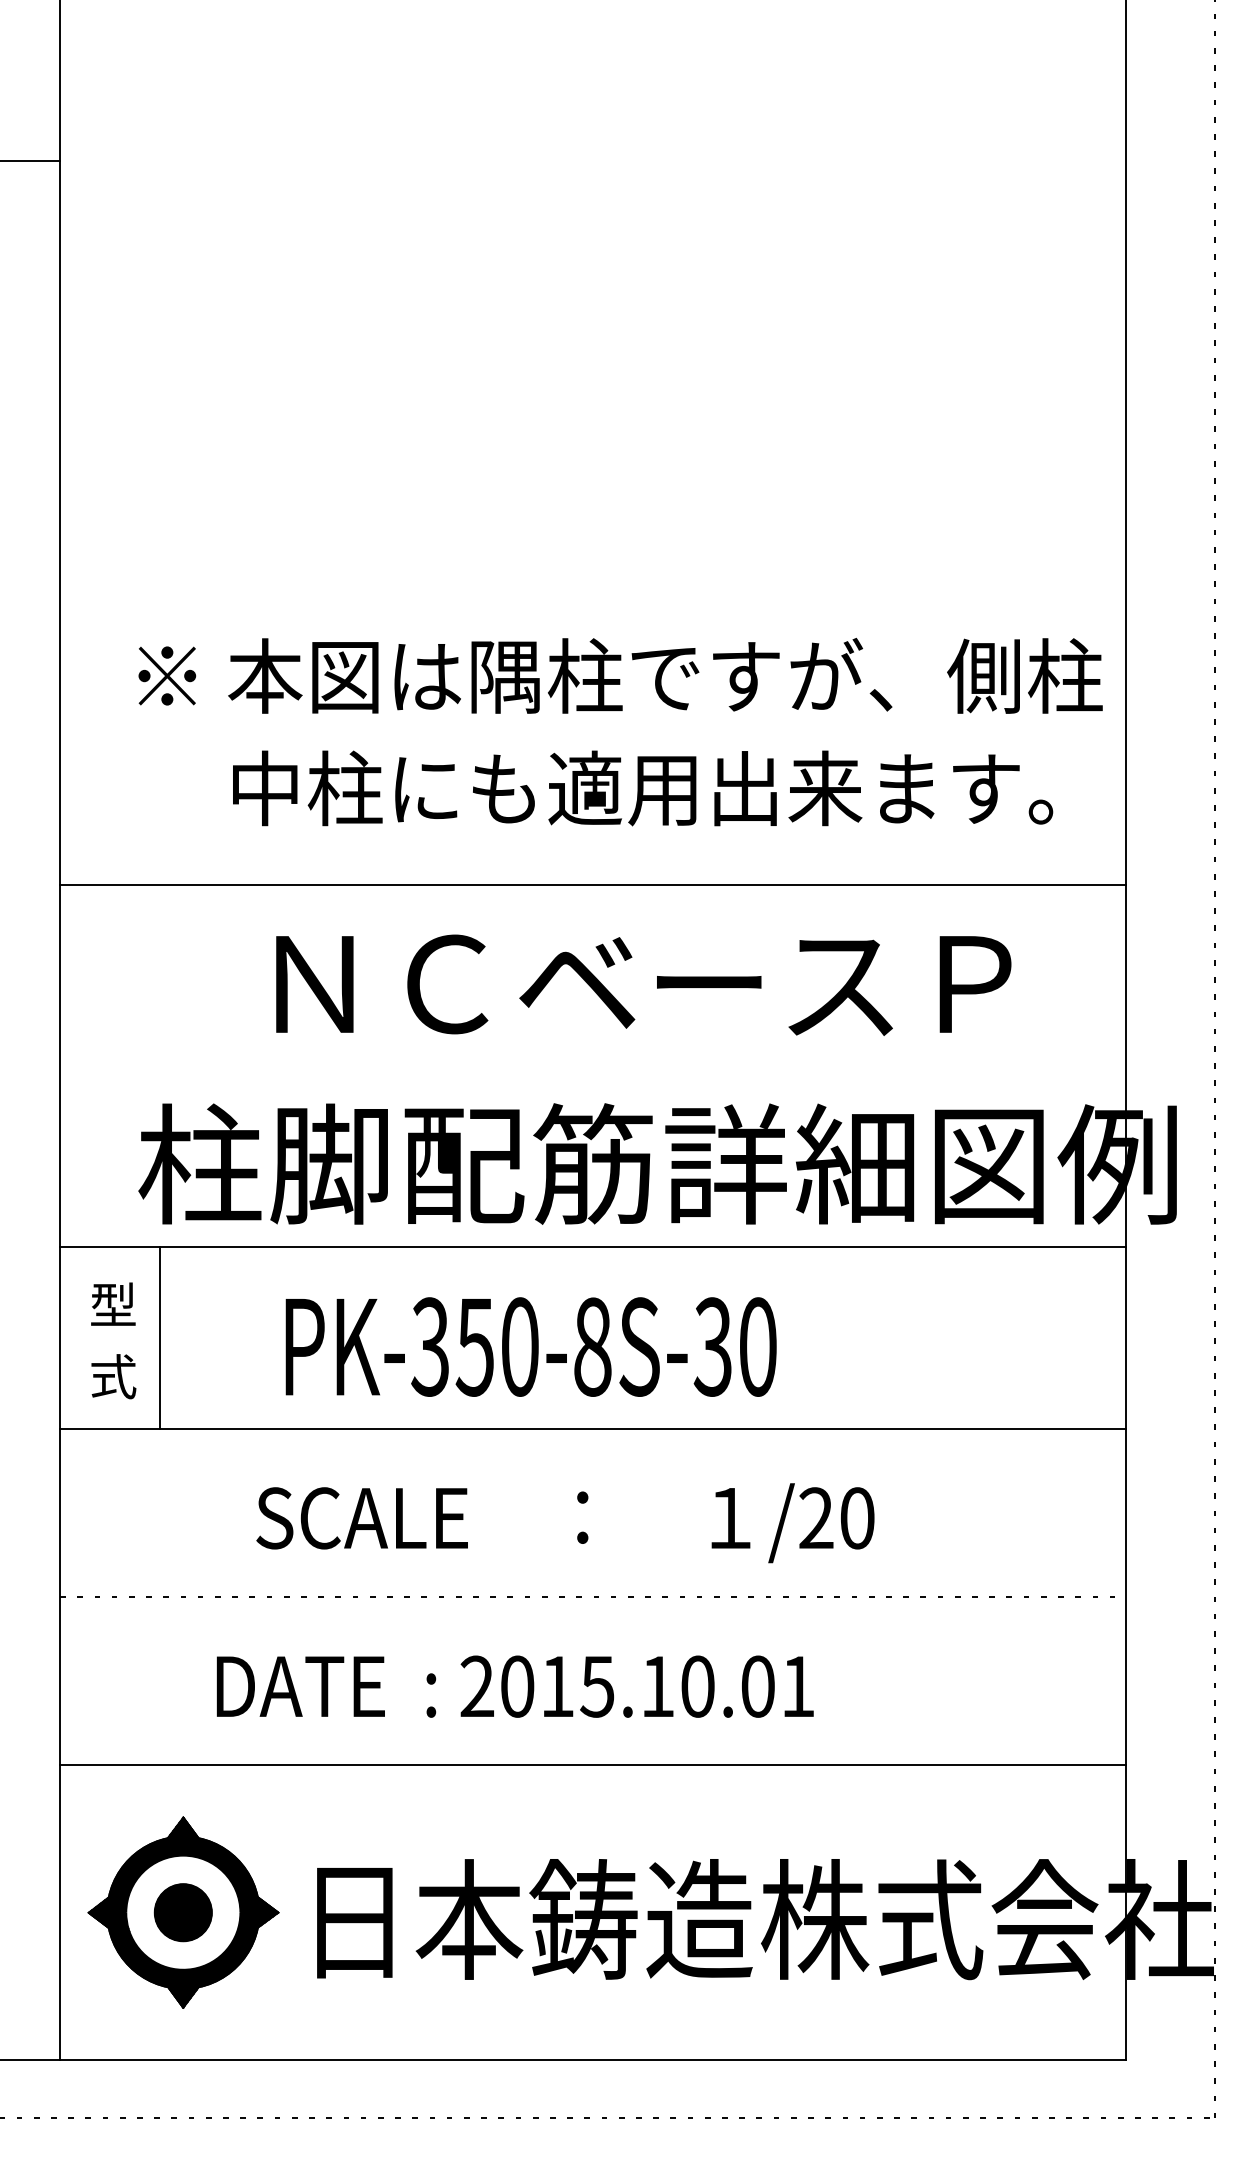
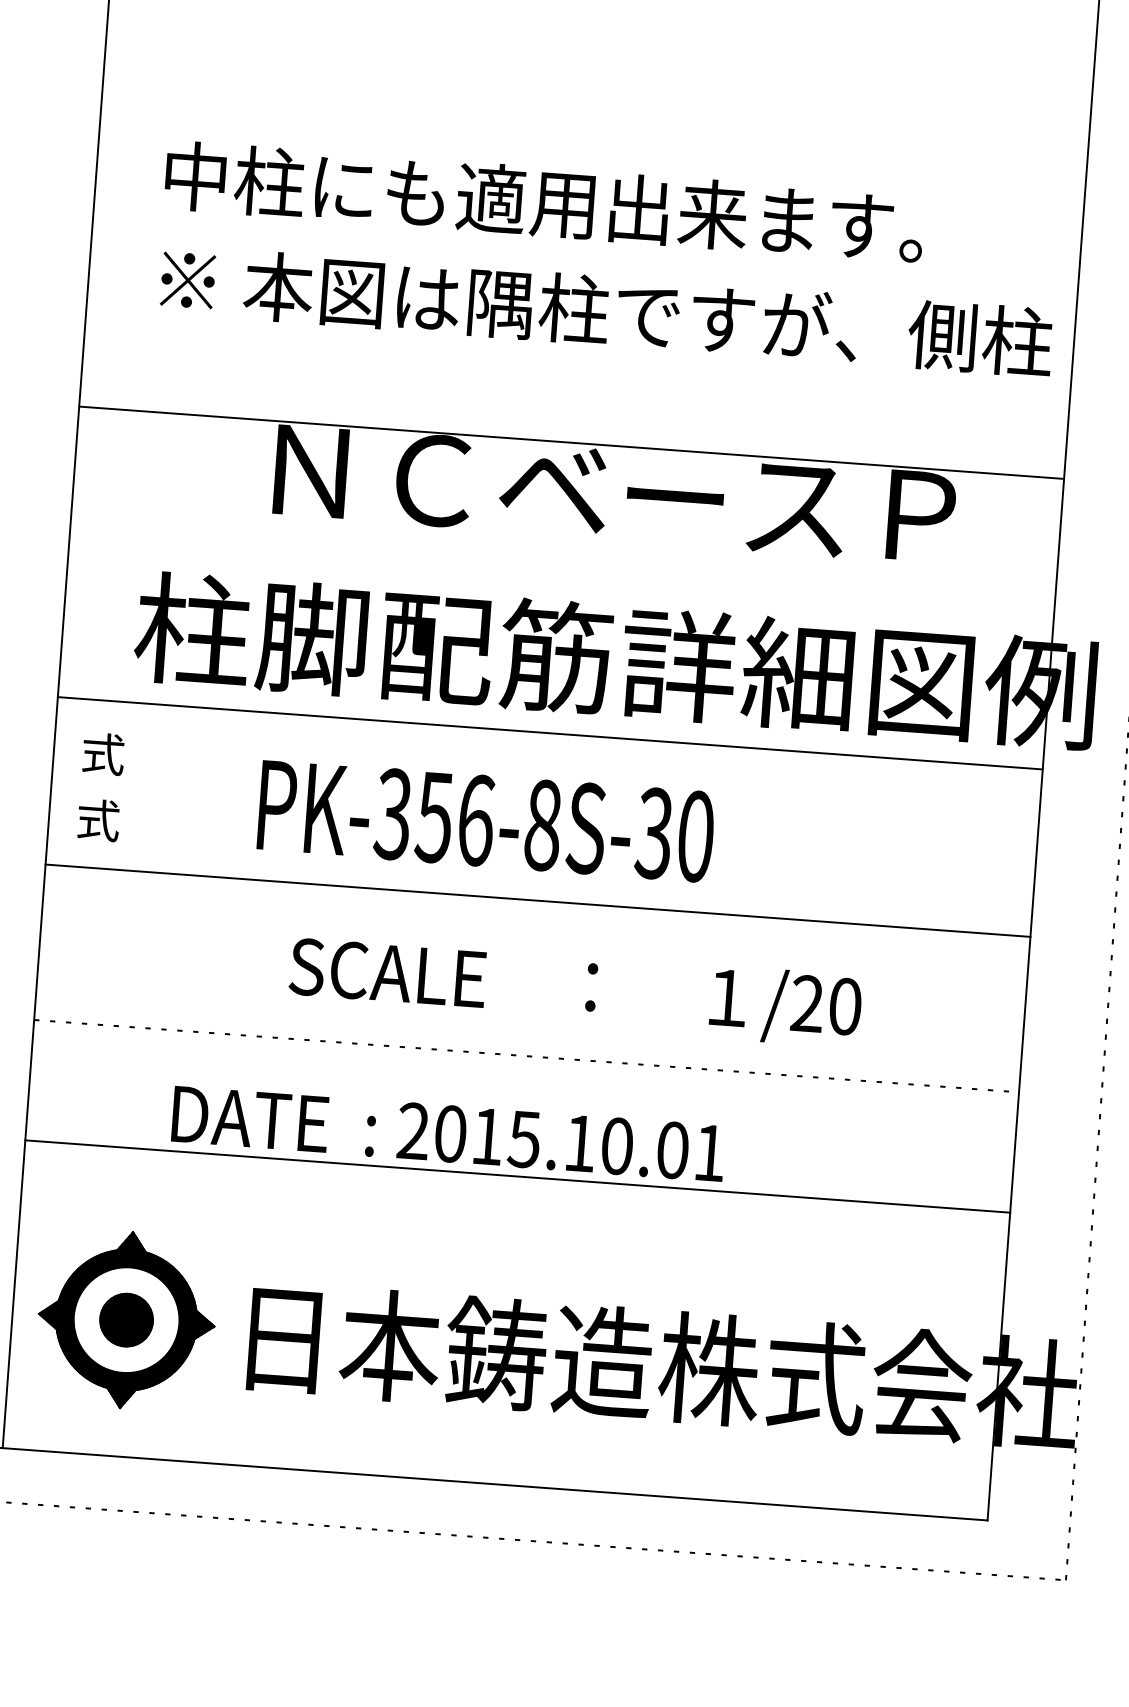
text: (618, 675) -> (612, 206), ※ 本図は隅柱ですが、側柱 -> 中柱にも適用出来ます。
text: (620, 788) -> (606, 311), 中柱にも適用出来ます。 -> ※ 本図は隅柱ですが、側柱
line: (593, 884) -> (572, 442), moved
text: (113, 1304) -> (103, 753), 型 -> 式
line: (160, 1337) -> (144, 787), removed
text: (520, 1346) -> (476, 819), PK-350-8S-30 -> PK-356-8S-30
text: (565, 1523) -> (575, 991), moved
line: (593, 1765) -> (518, 1176), moved

